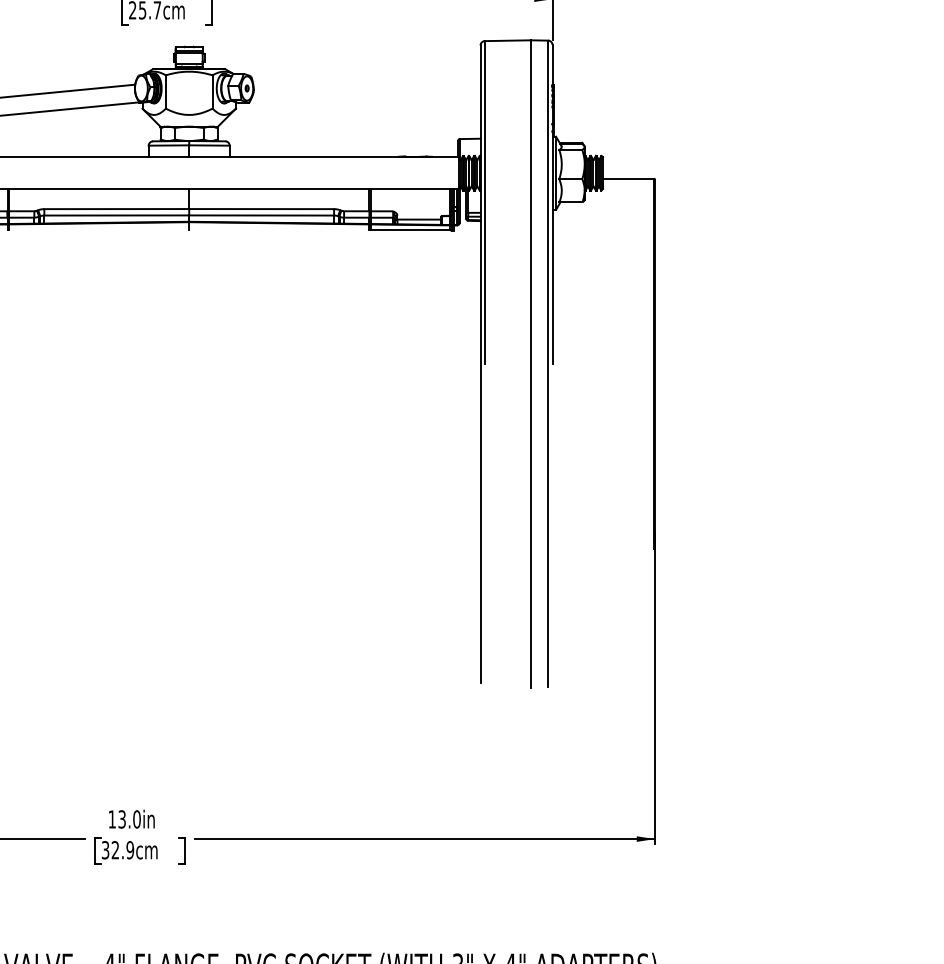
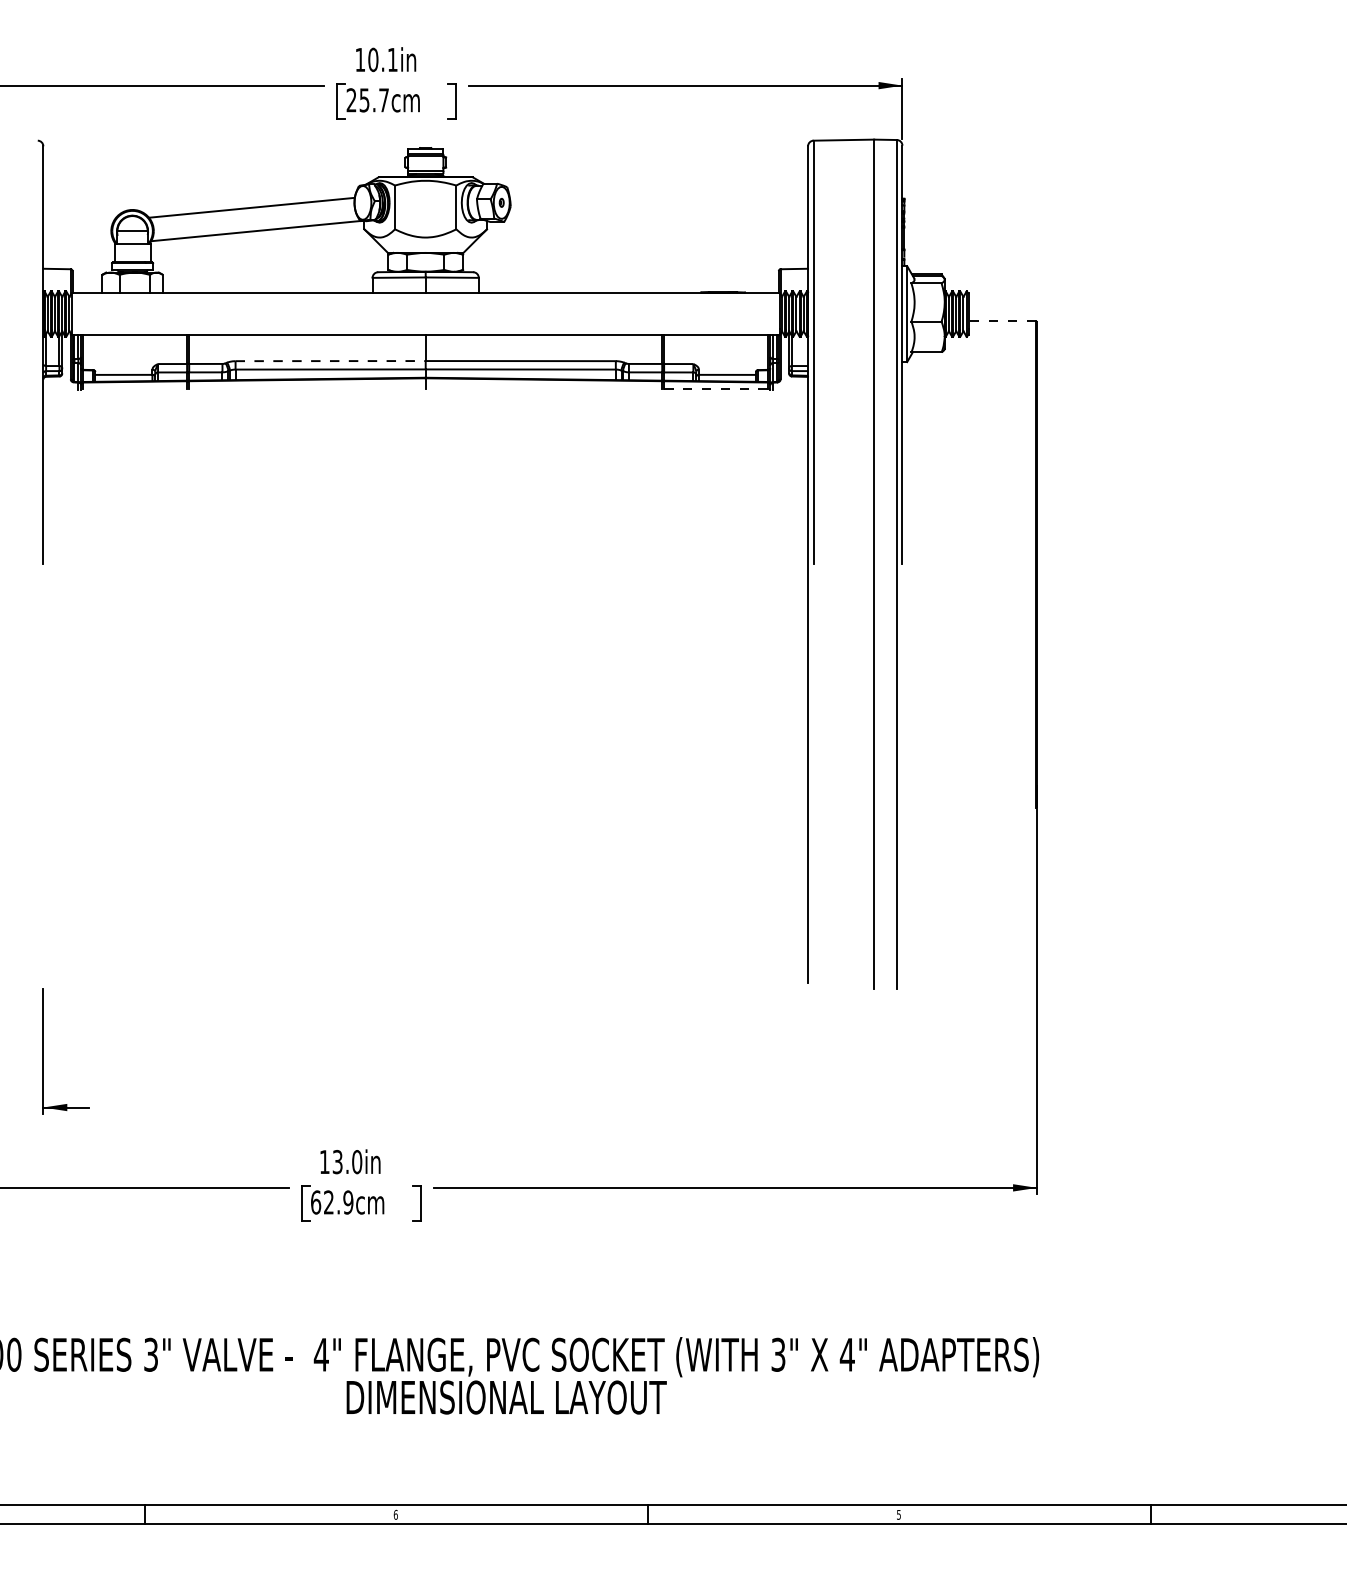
line: (628, 178) -> (1002, 321), solid -> dashed
line: (117, 209) -> (331, 361), solid -> dashed
line: (410, 229) -> (716, 388), solid -> dashed
text: (106, 850) -> (316, 1202), 32.9cm -> 62.9cm

